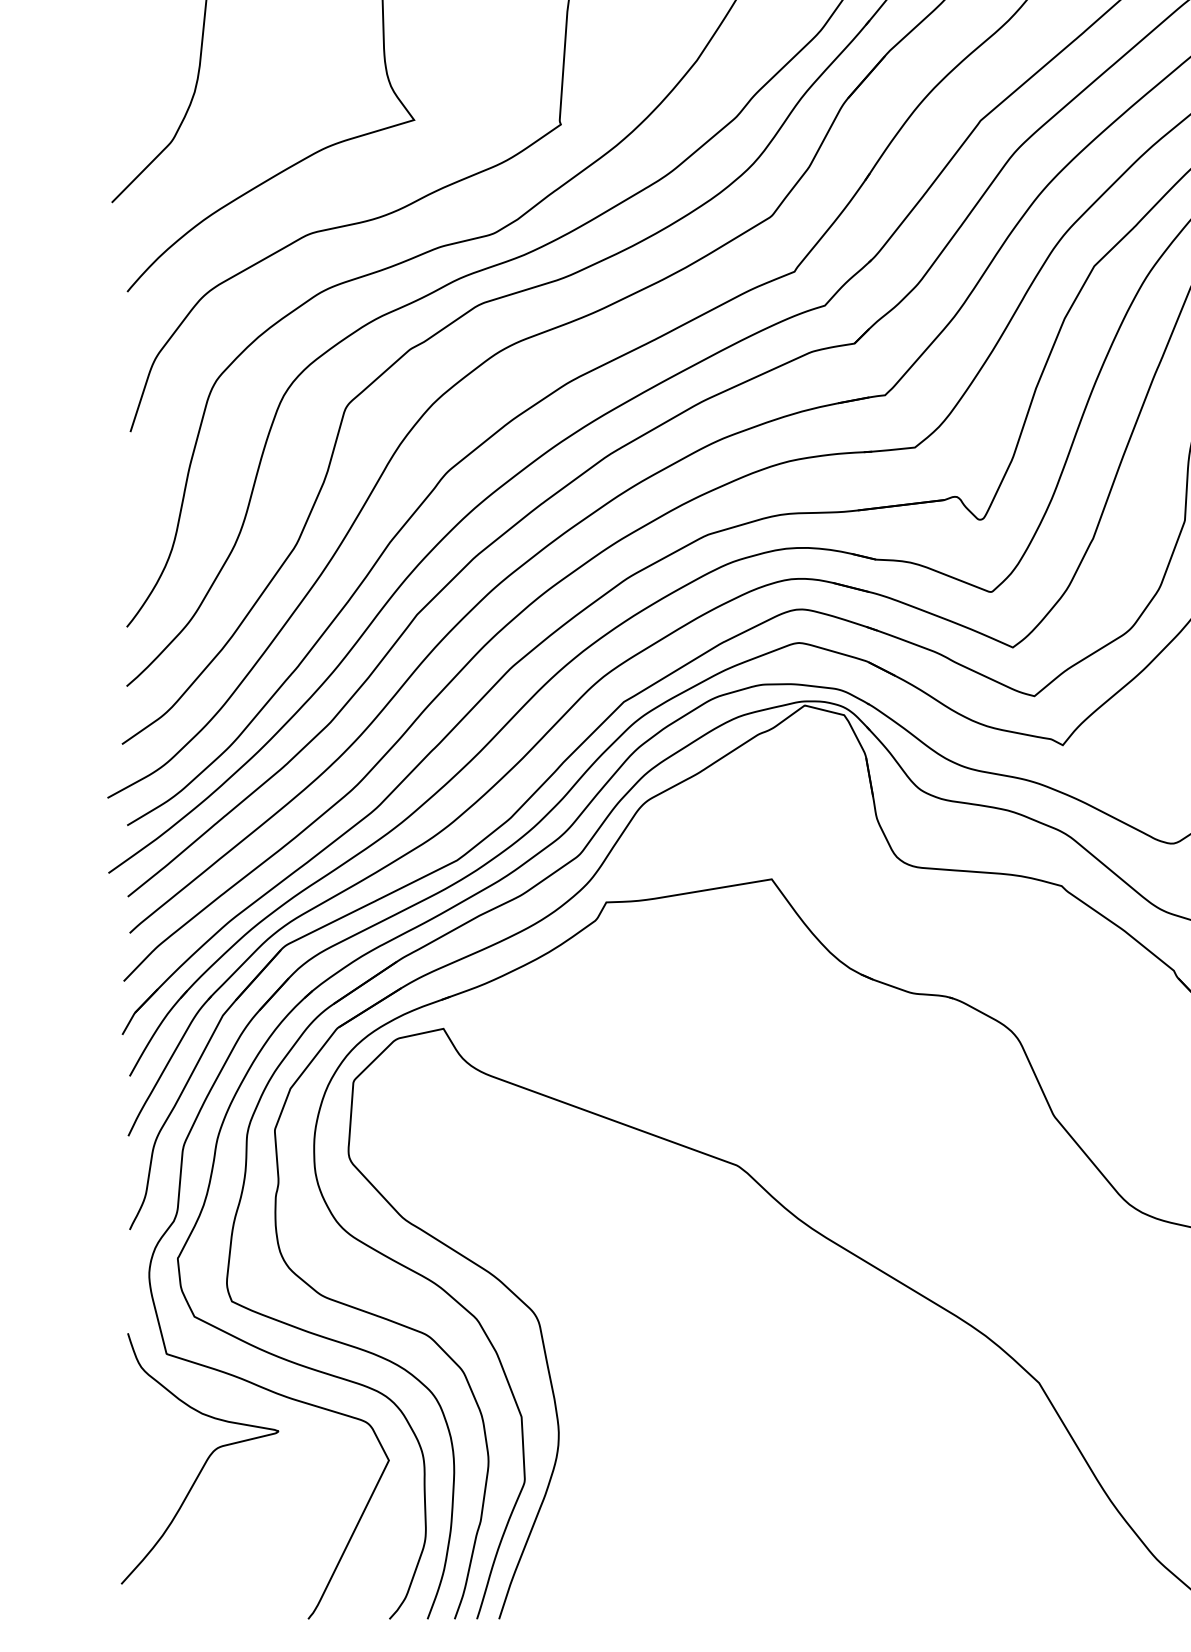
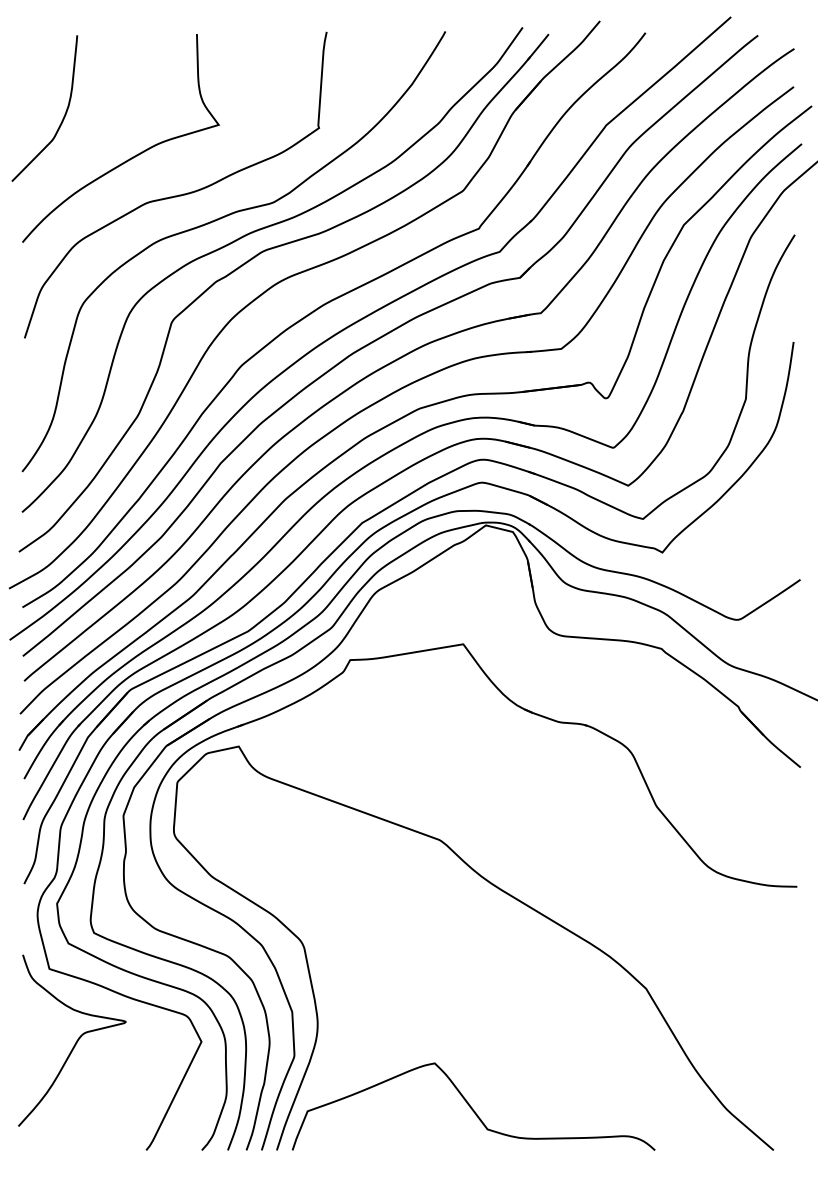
curve: (785, 1556) -> (472, 1107), added

